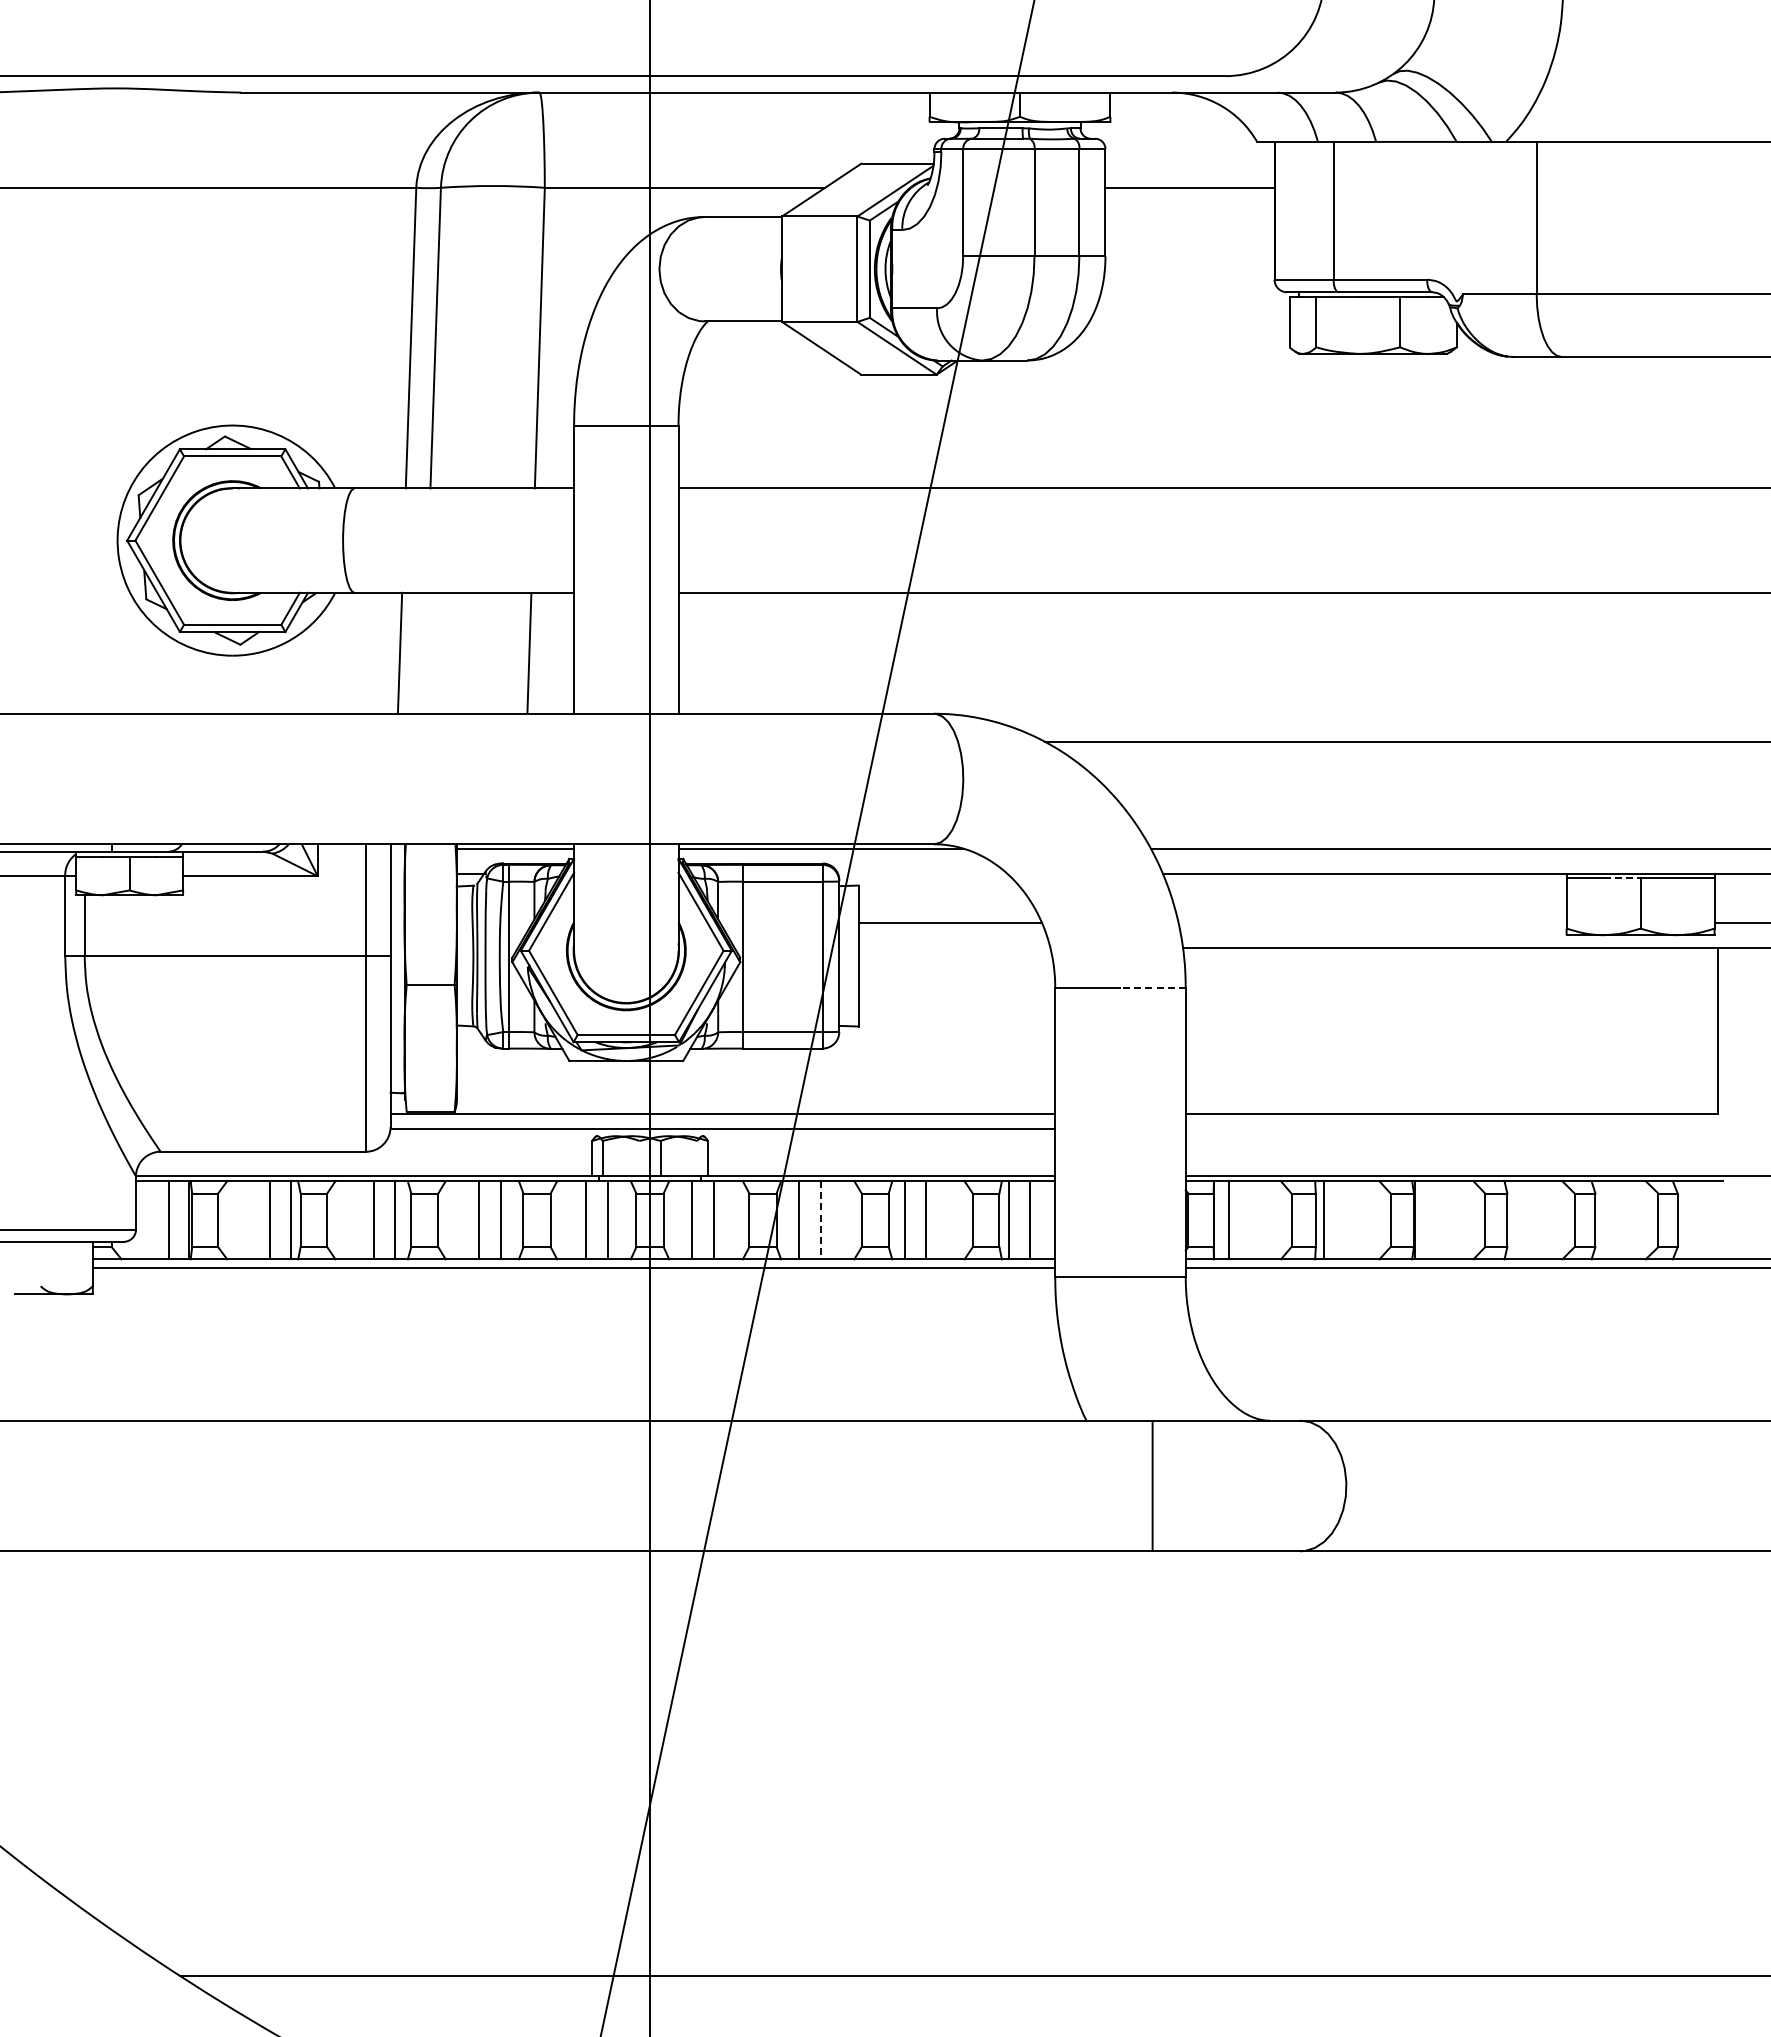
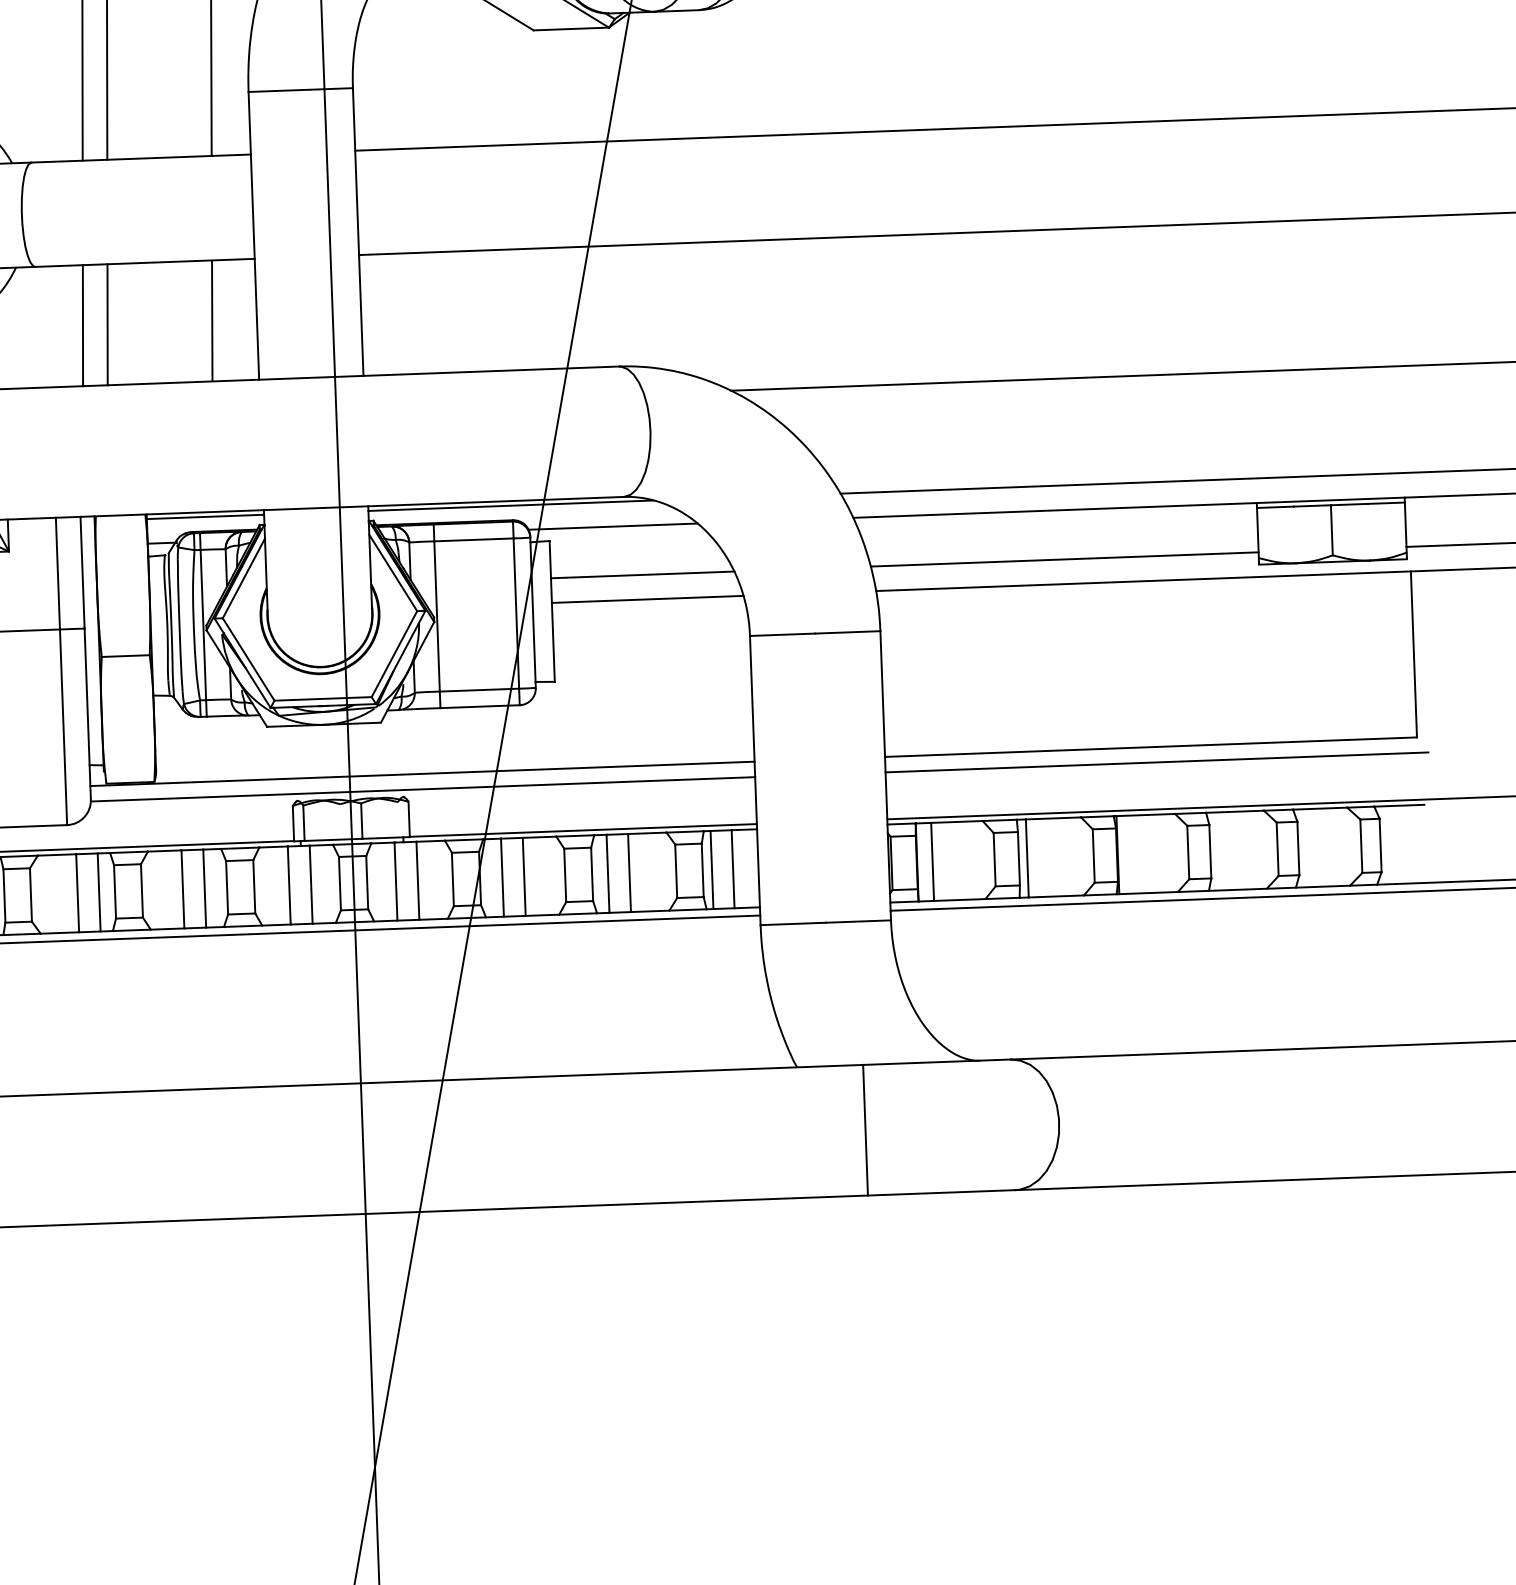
line: (424, 652) -> (107, 323), added
line: (922, 873) -> (613, 526), added
line: (1622, 878) -> (1312, 505), dashed -> solid
line: (1372, 922) -> (1064, 559), added
line: (954, 947) -> (647, 599), added
line: (1153, 987) -> (848, 632), dashed -> solid
line: (1456, 1129) -> (1156, 762), added
line: (820, 1220) -> (523, 877), dashed -> solid

